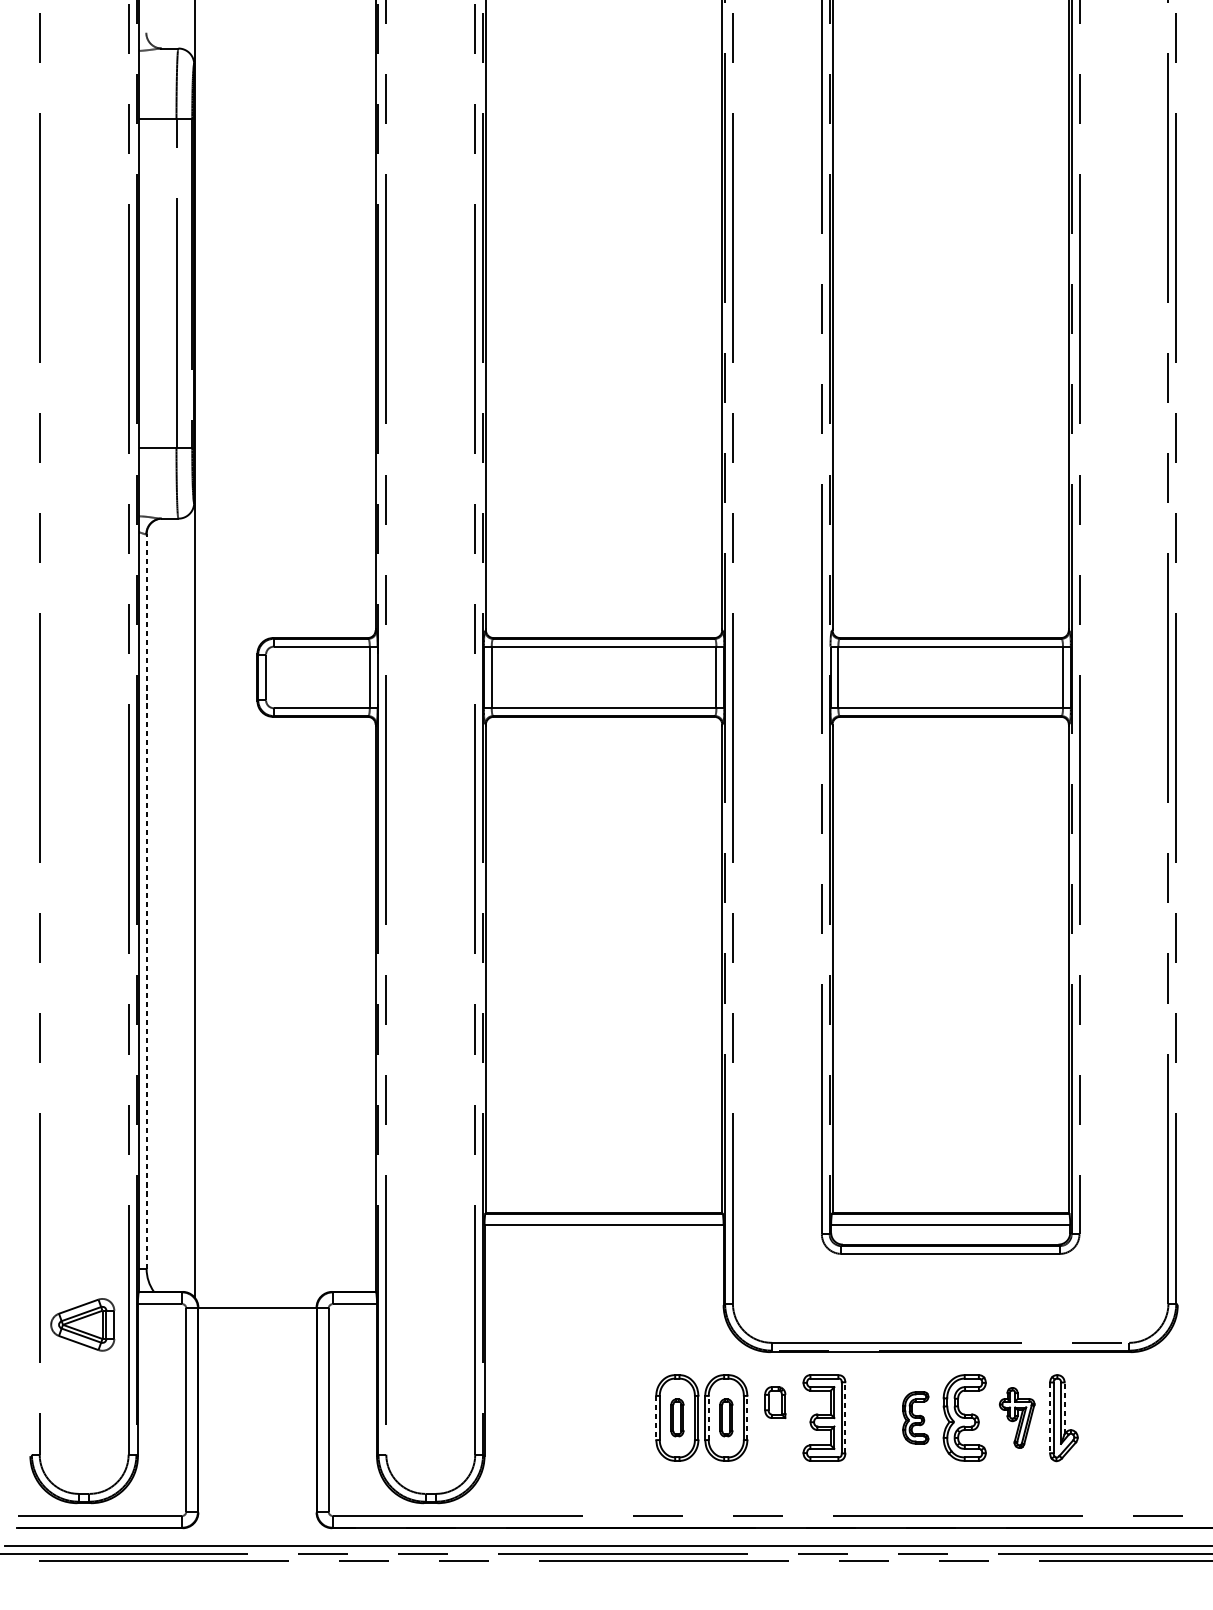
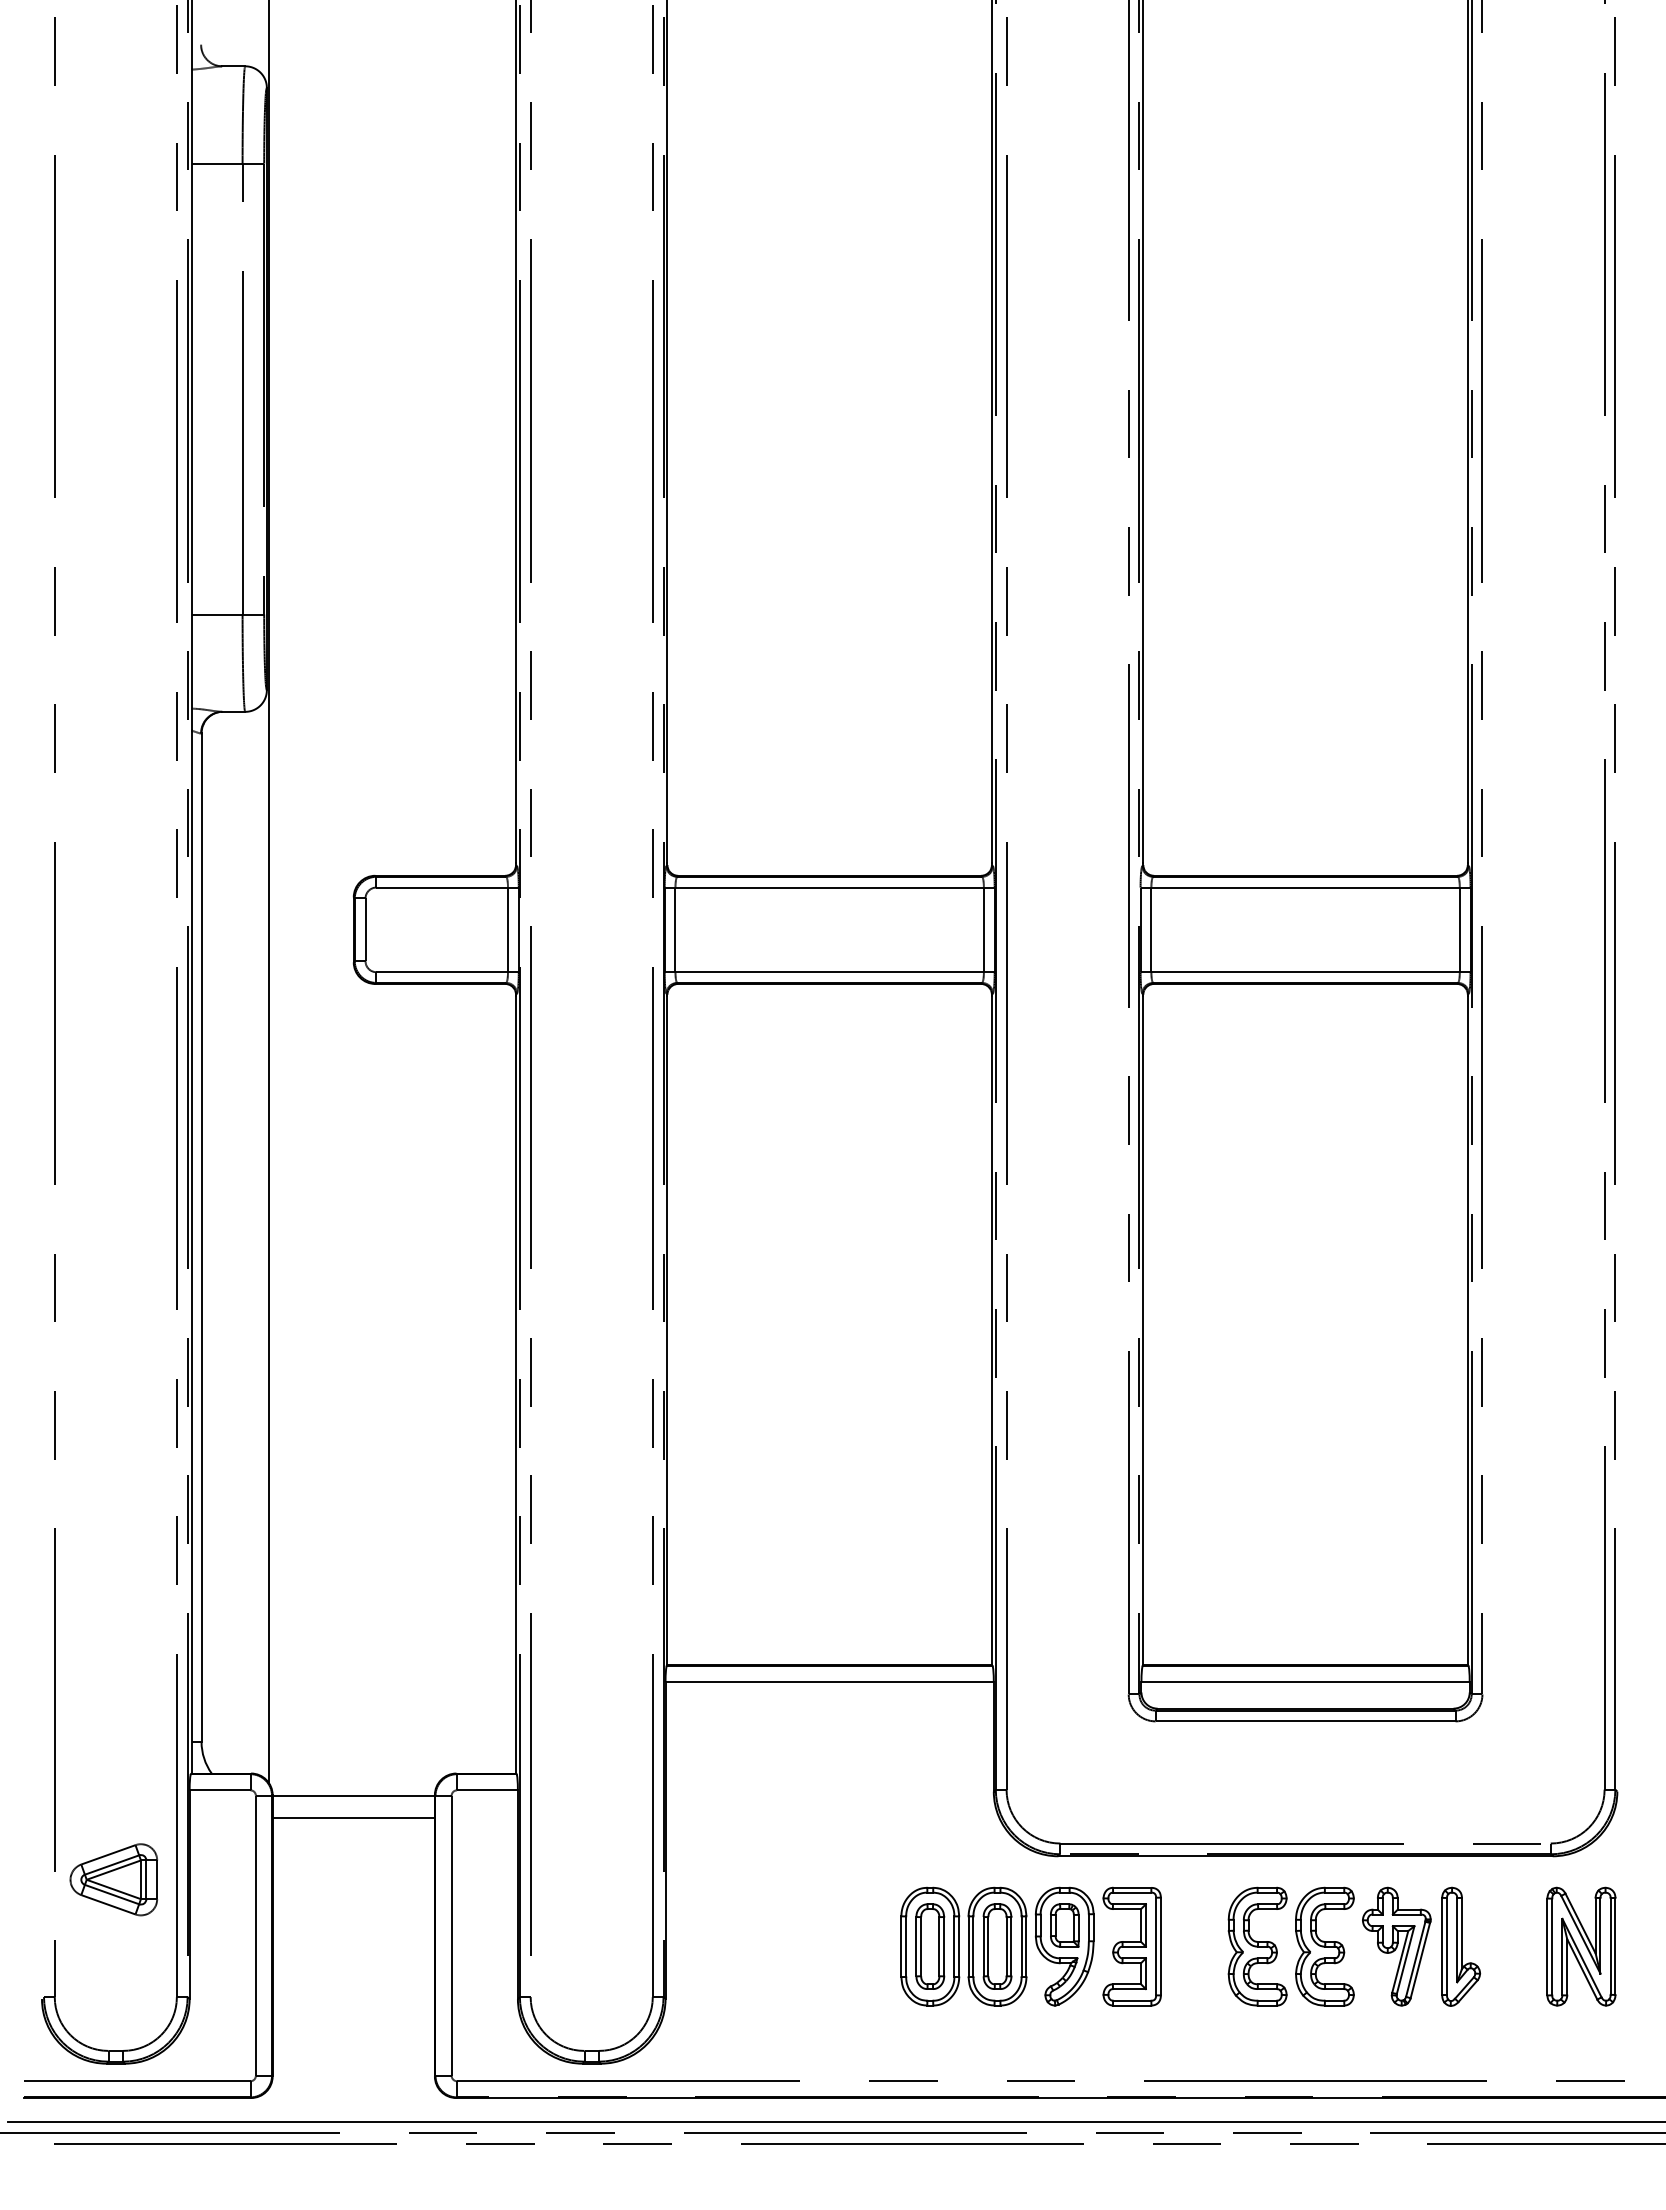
line: (146, 901) -> (201, 1237), dashed -> solid
line: (257, 1323) -> (353, 1817), added
part: (82, 1324) -> (113, 1879), moved
line: (1064, 1408) -> (1461, 1933), dashed -> solid
part: (677, 1417) -> (930, 1946), size x1.67
line: (708, 1417) -> (973, 1946), dashed -> solid
part: (726, 1417) -> (997, 1946), size x1.67
line: (747, 1417) -> (1026, 1946), dashed -> solid
part: (775, 1417) -> (1064, 1946), added
line: (845, 1417) -> (1160, 1946), dashed -> solid
part: (915, 1417) -> (1257, 1946), size x1.67
part: (1016, 1417) -> (1396, 1946), size x1.43
line: (1050, 1417) -> (1442, 1946), dashed -> solid
part: (1151, 1417) -> (1581, 1946), added
line: (656, 1418) -> (901, 1947), dashed -> solid

